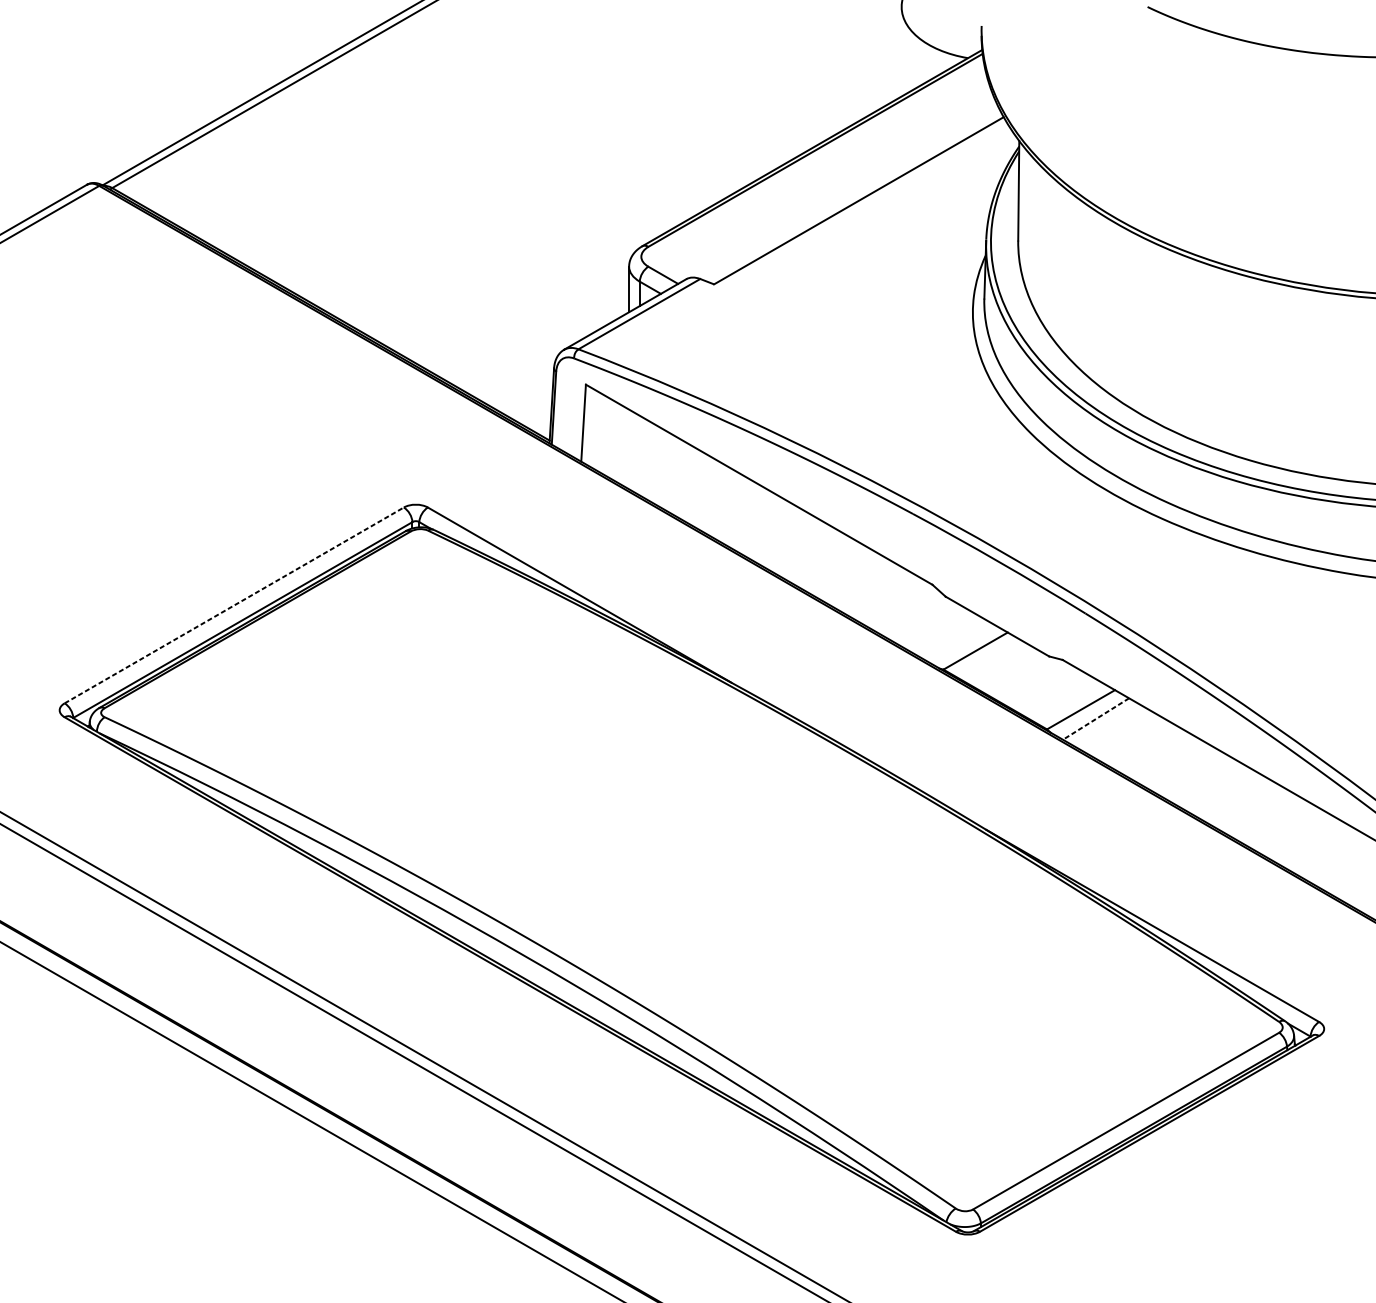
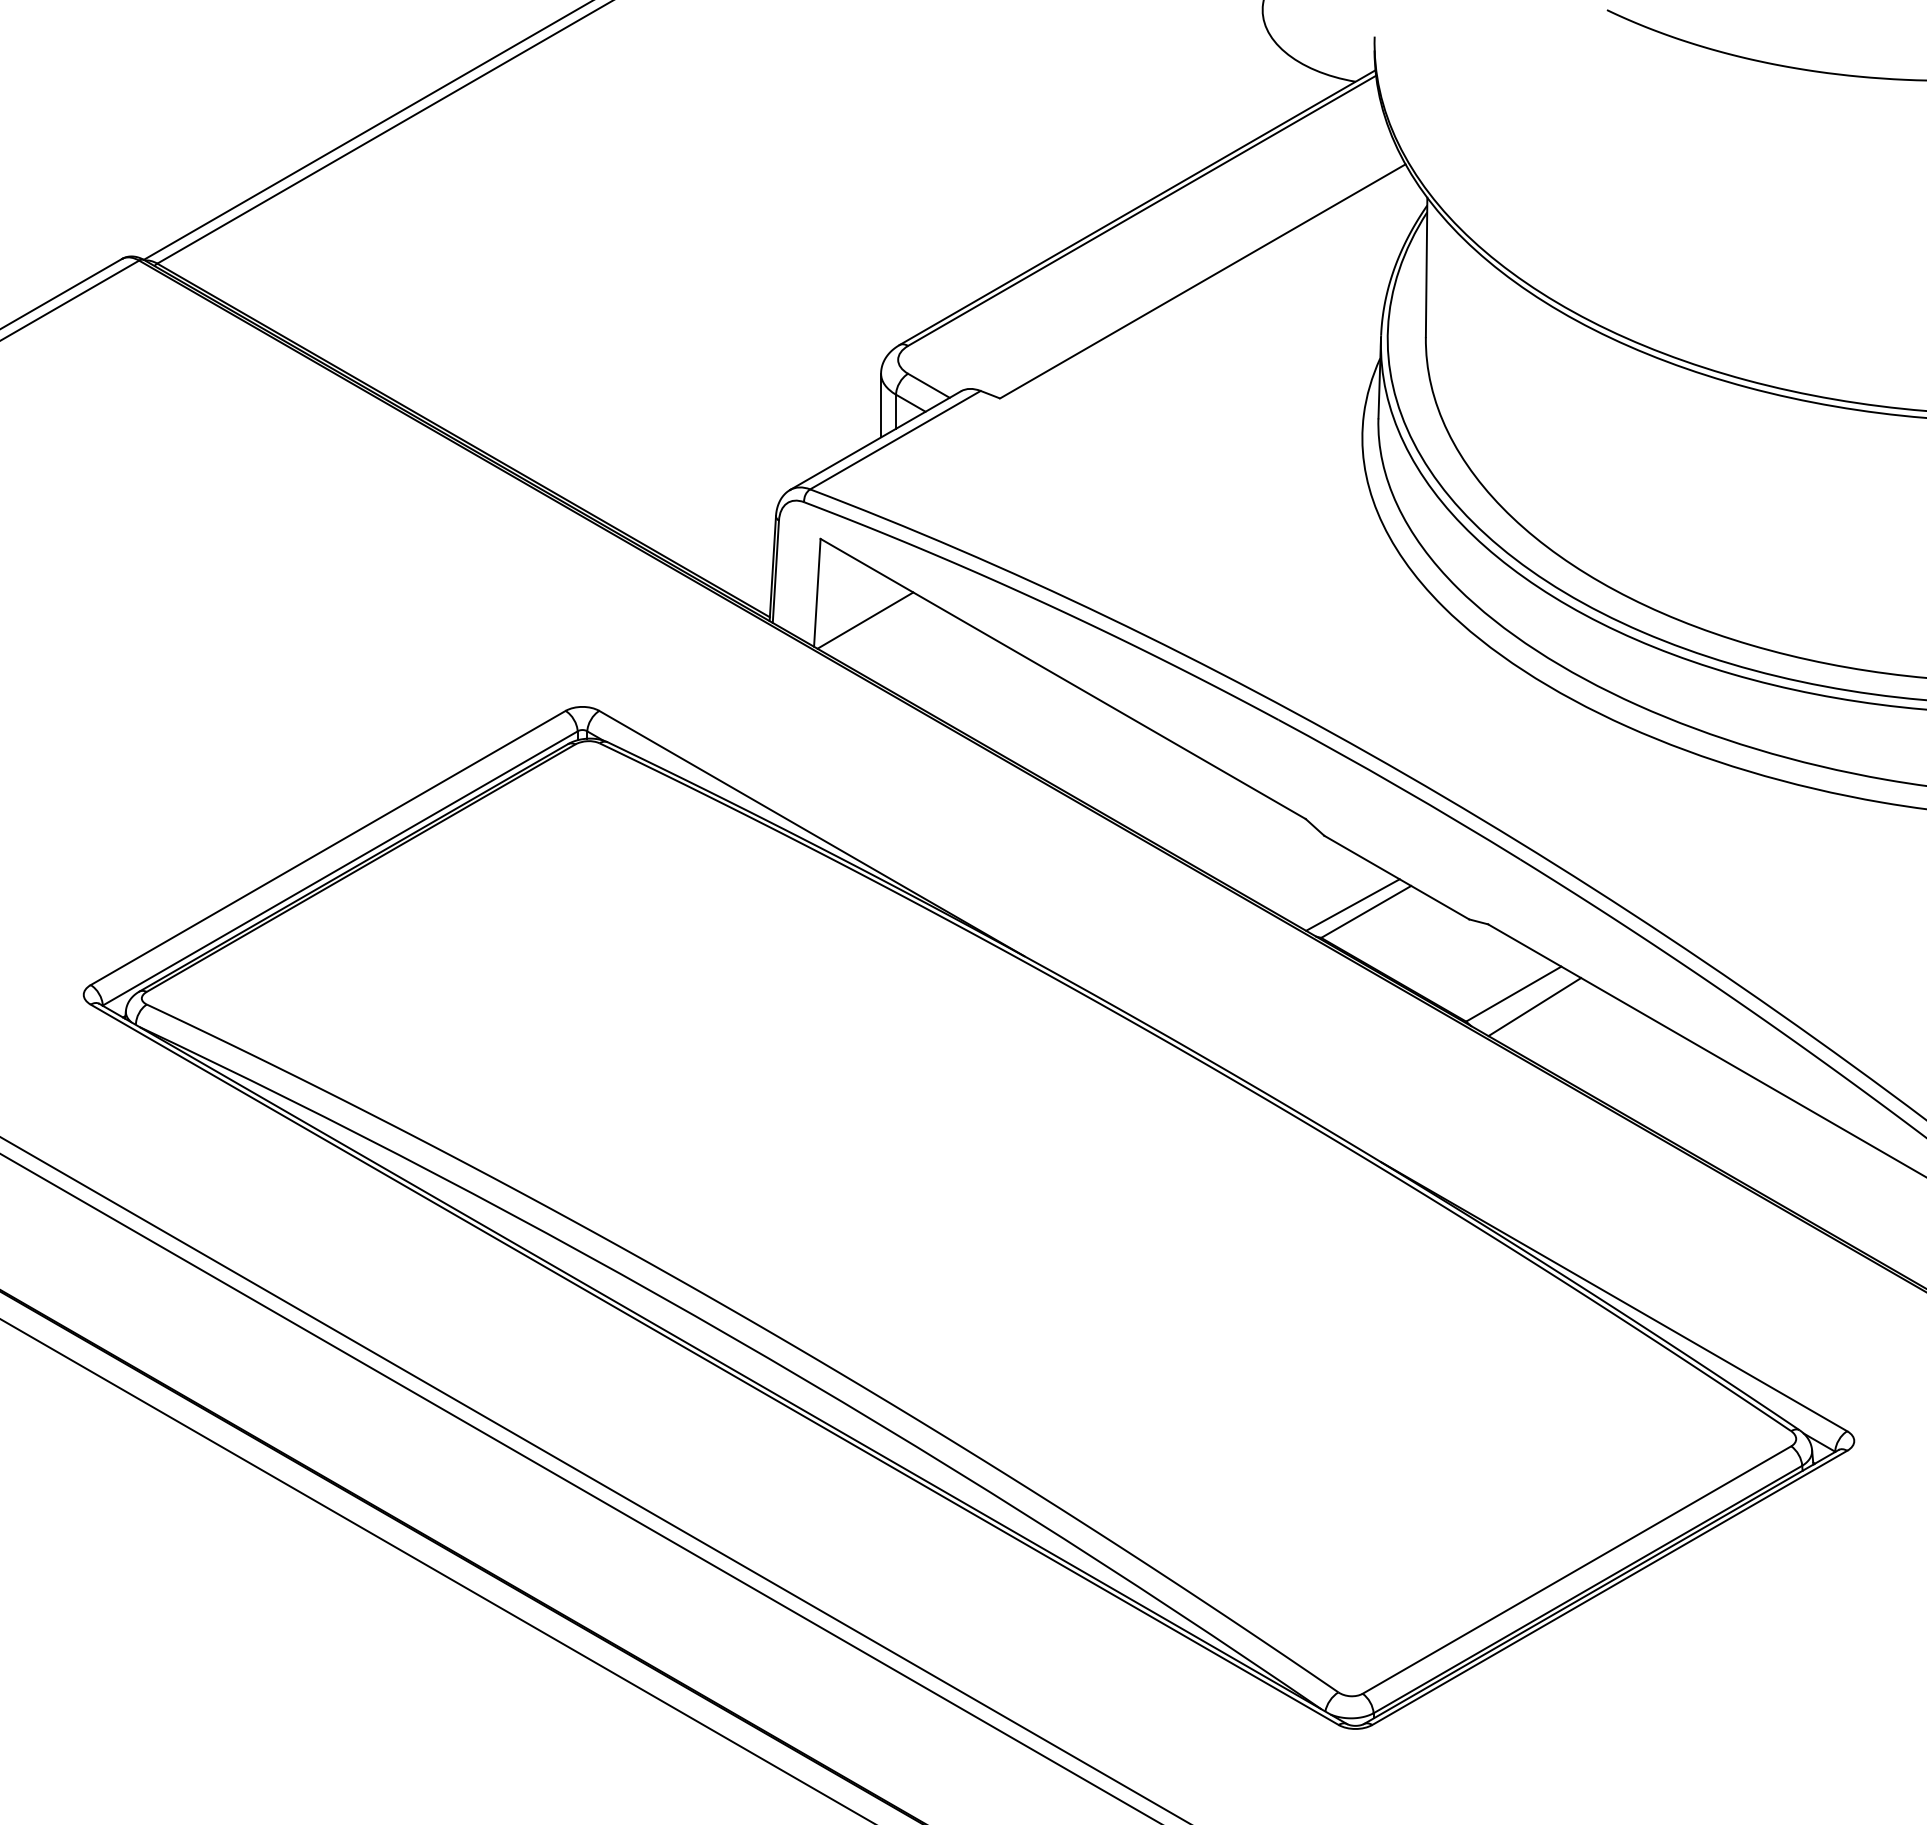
line: (618, 442) -> (865, 620), added
line: (234, 605) -> (328, 847), dashed -> solid
line: (965, 645) -> (1352, 904), added
line: (1095, 719) -> (1534, 1007), dashed -> solid

